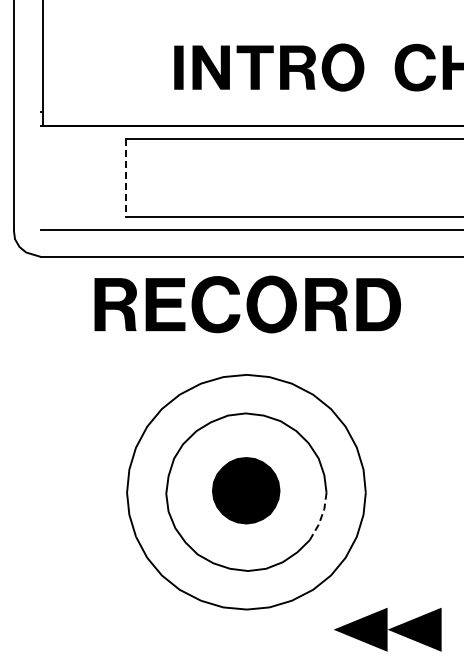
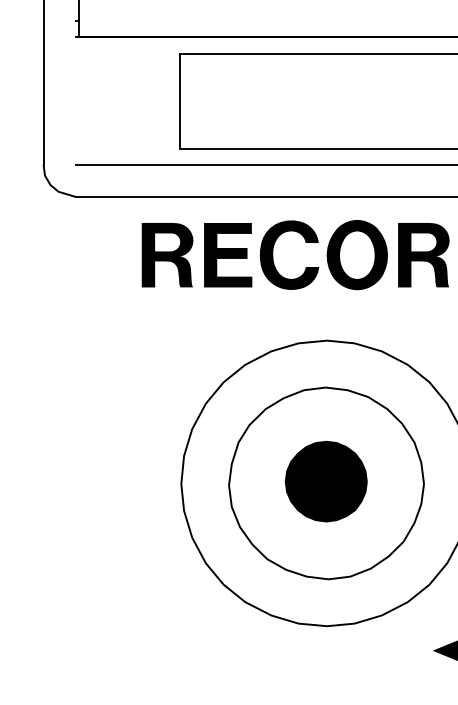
line: (125, 178) -> (179, 101), dashed -> solid
line: (321, 517) -> (417, 514), dashed -> solid

